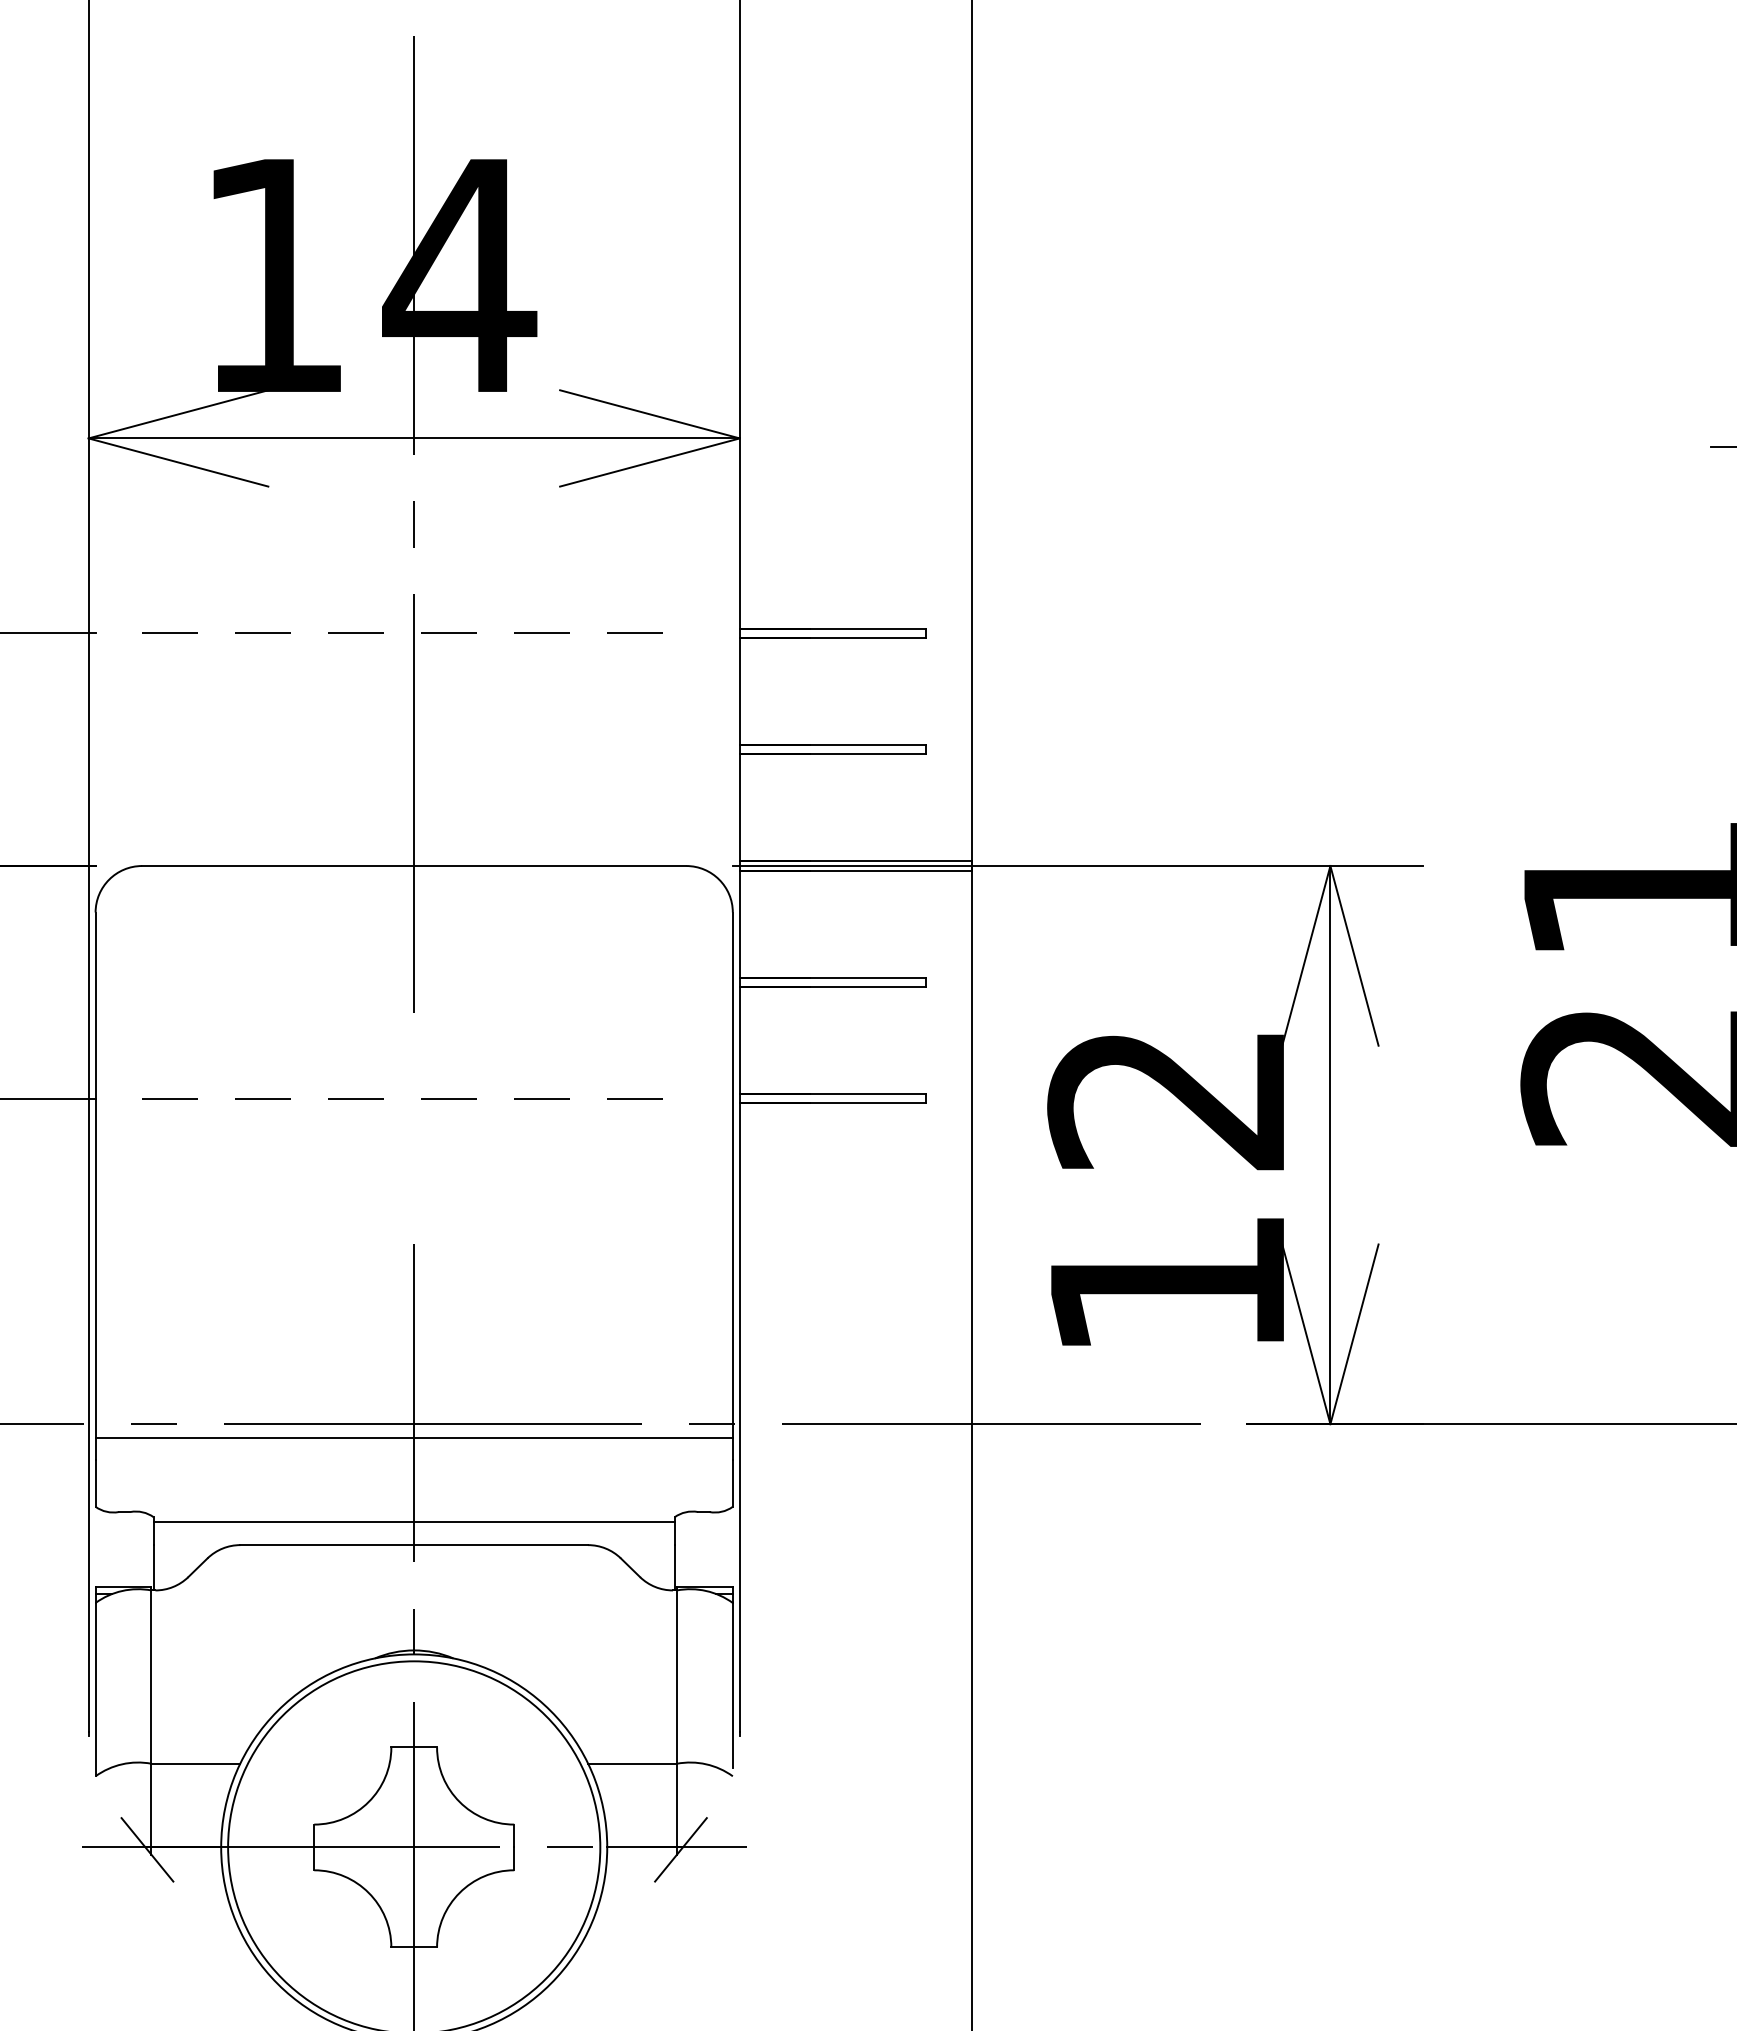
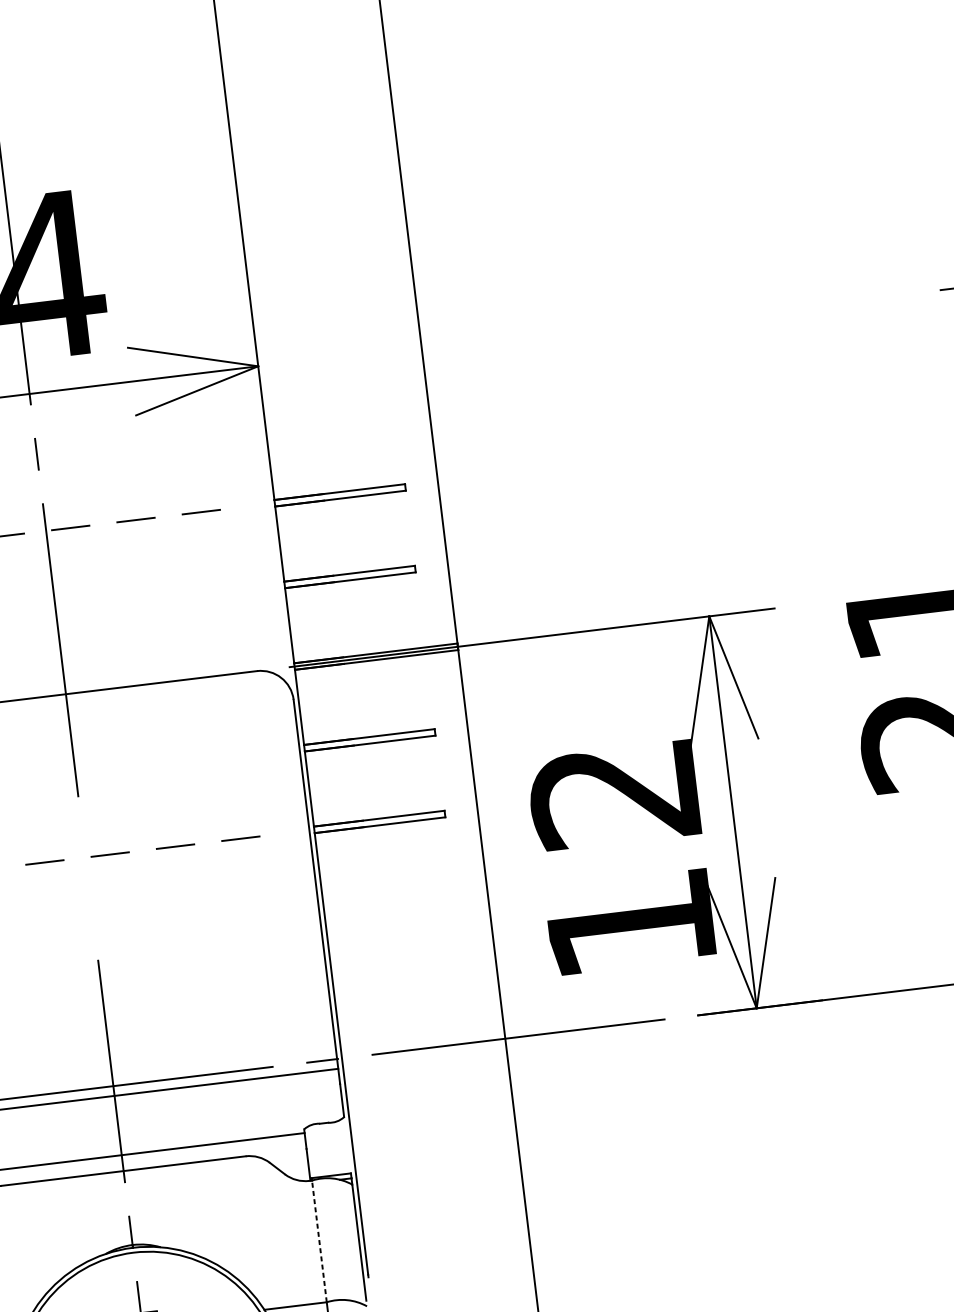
line: (677, 1677) -> (319, 1241), solid -> dashed

